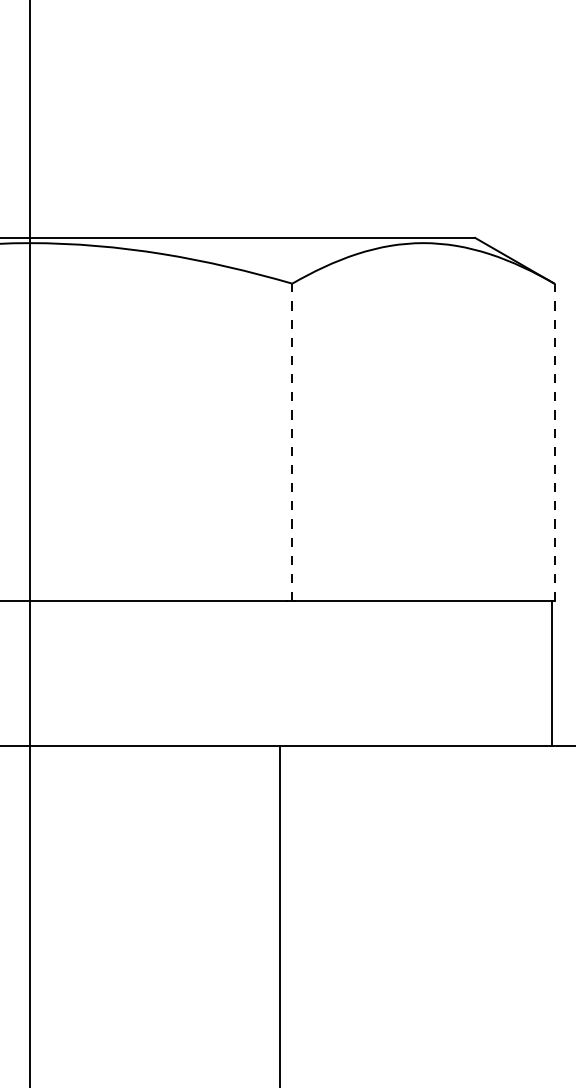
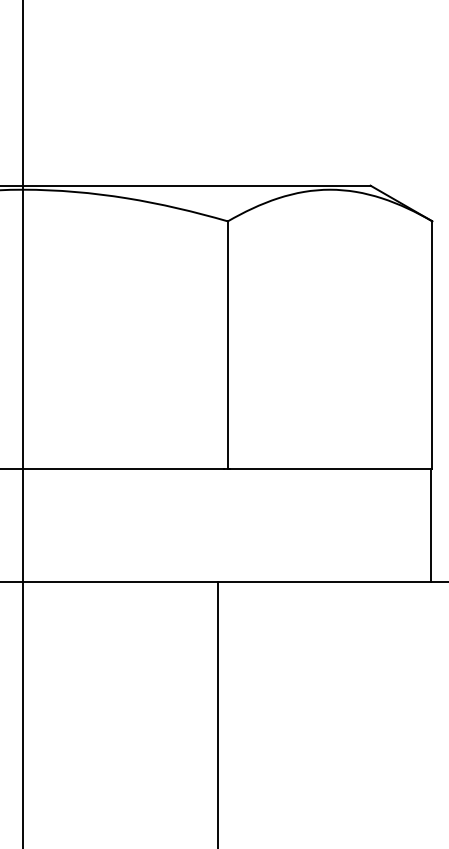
line: (292, 442) -> (228, 345), dashed -> solid
line: (554, 442) -> (432, 345), dashed -> solid

